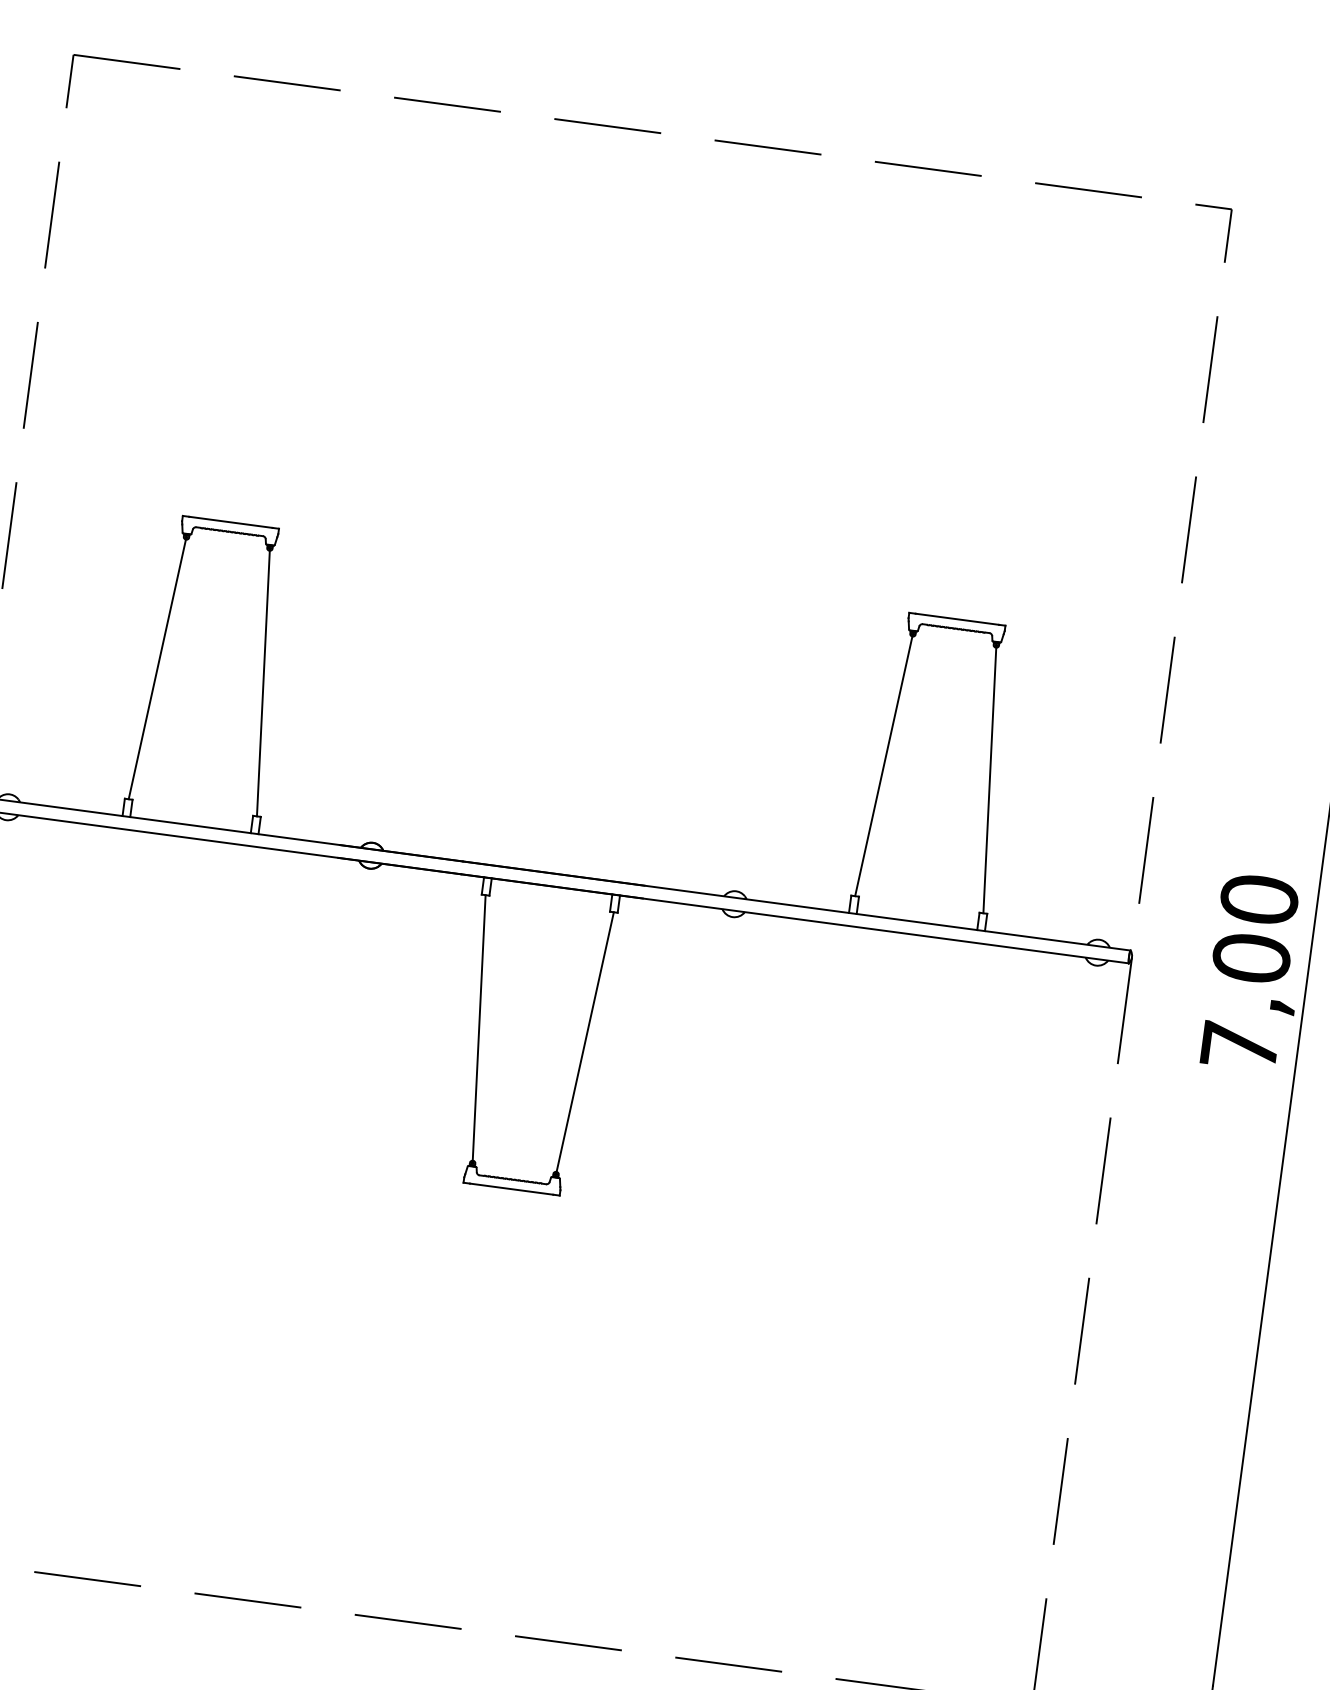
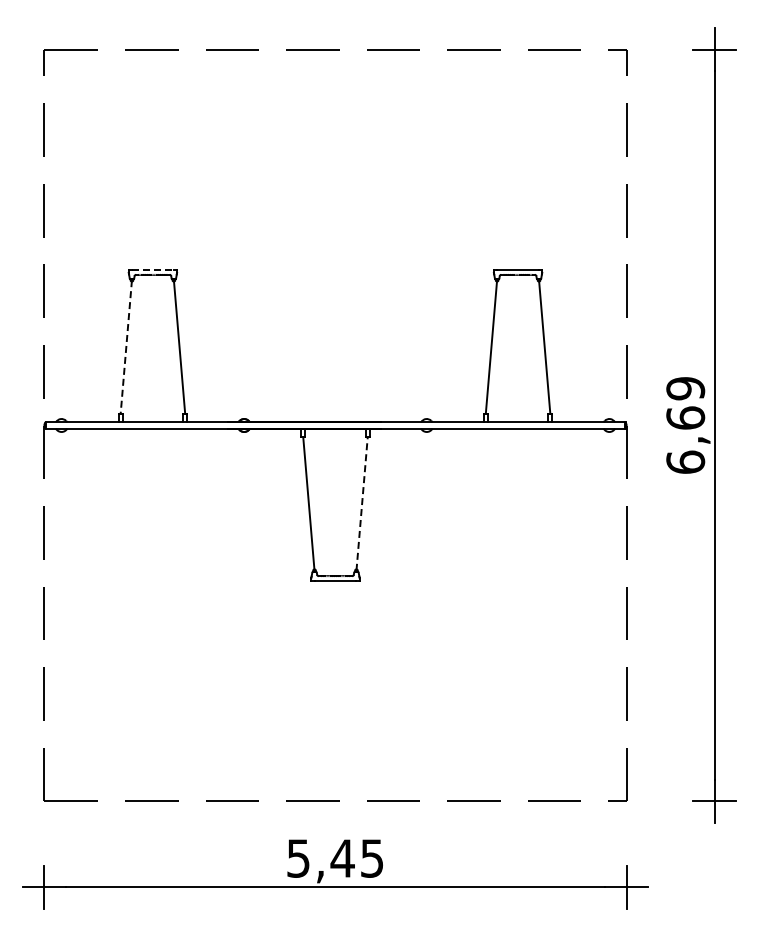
line: (229, 523) -> (152, 270), solid -> dashed
line: (158, 667) -> (126, 346), solid -> dashed
text: (1249, 972) -> (685, 425), 7,00 -> 6,69
line: (585, 1044) -> (362, 504), solid -> dashed

